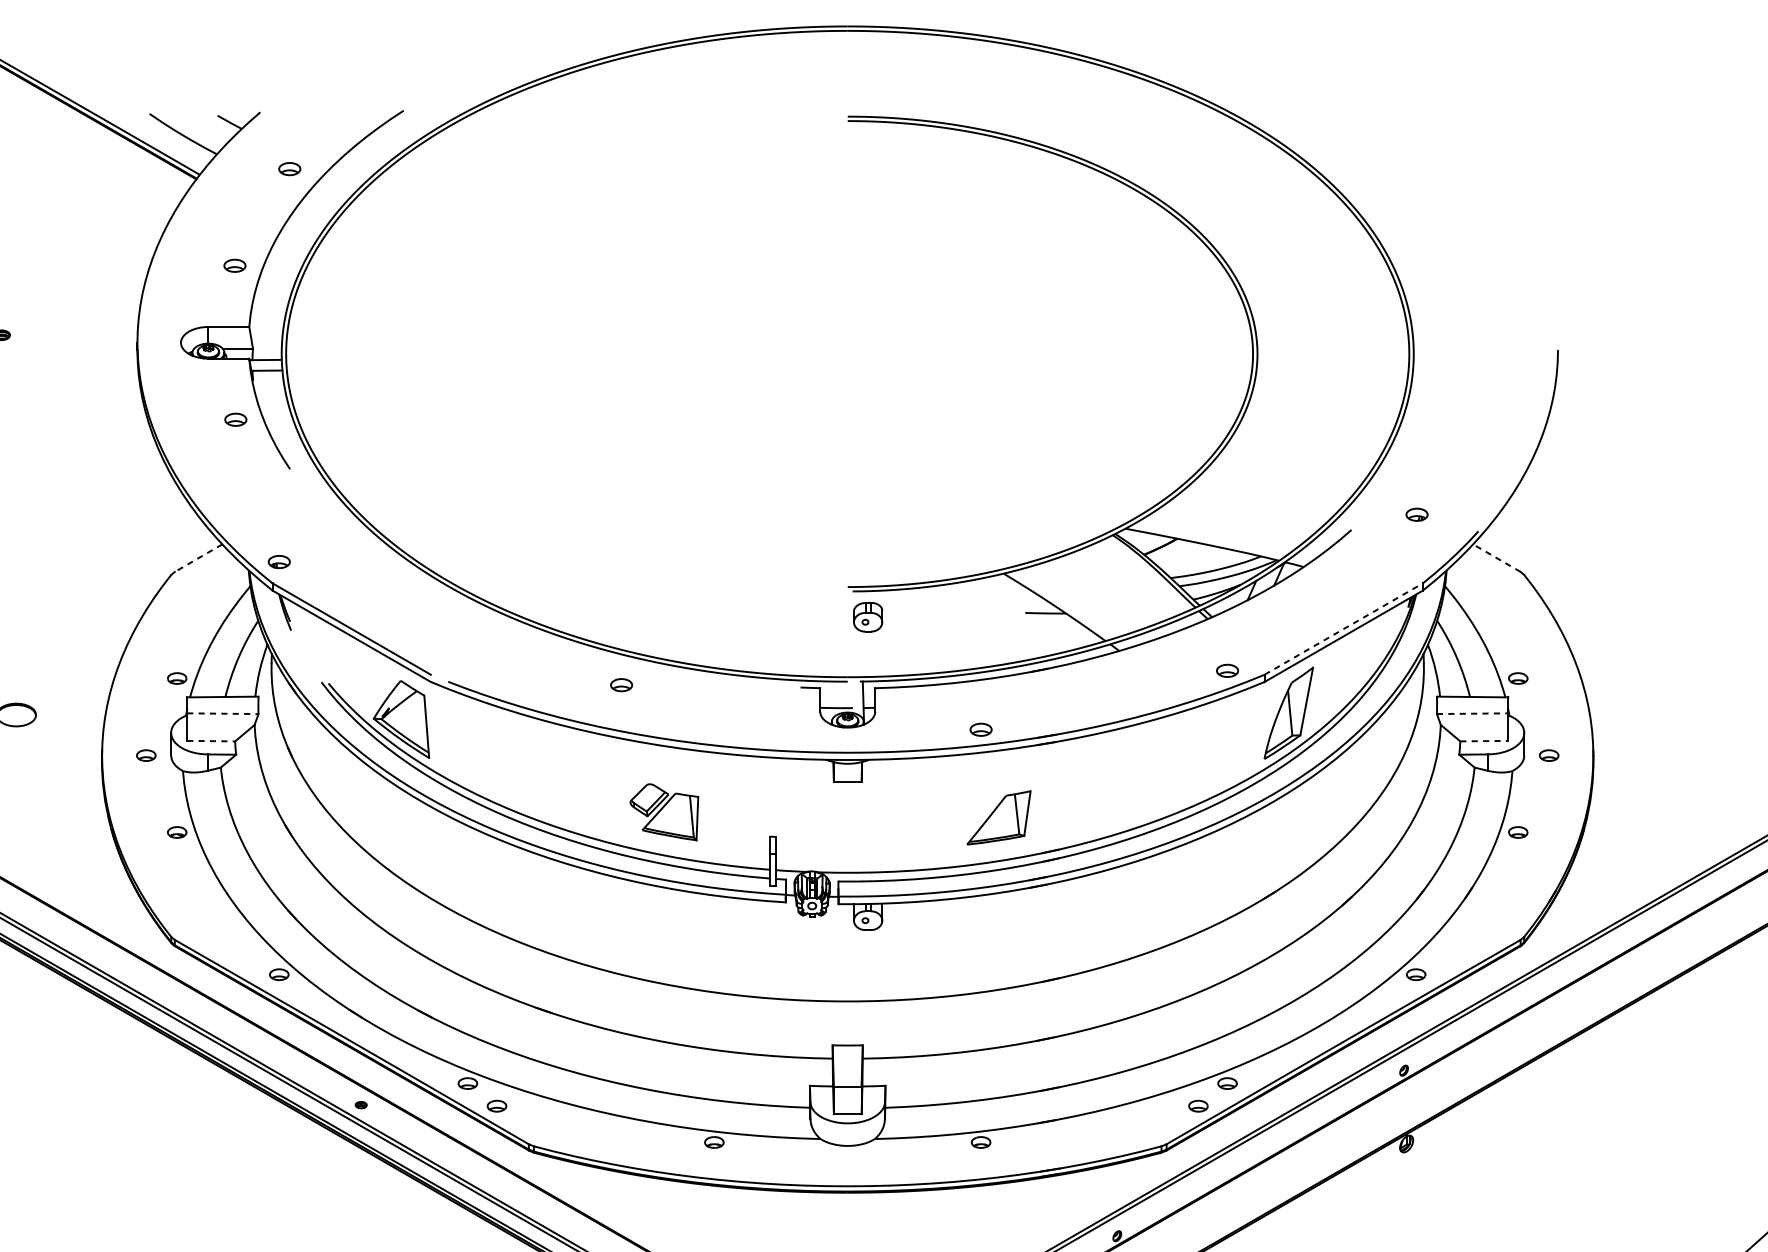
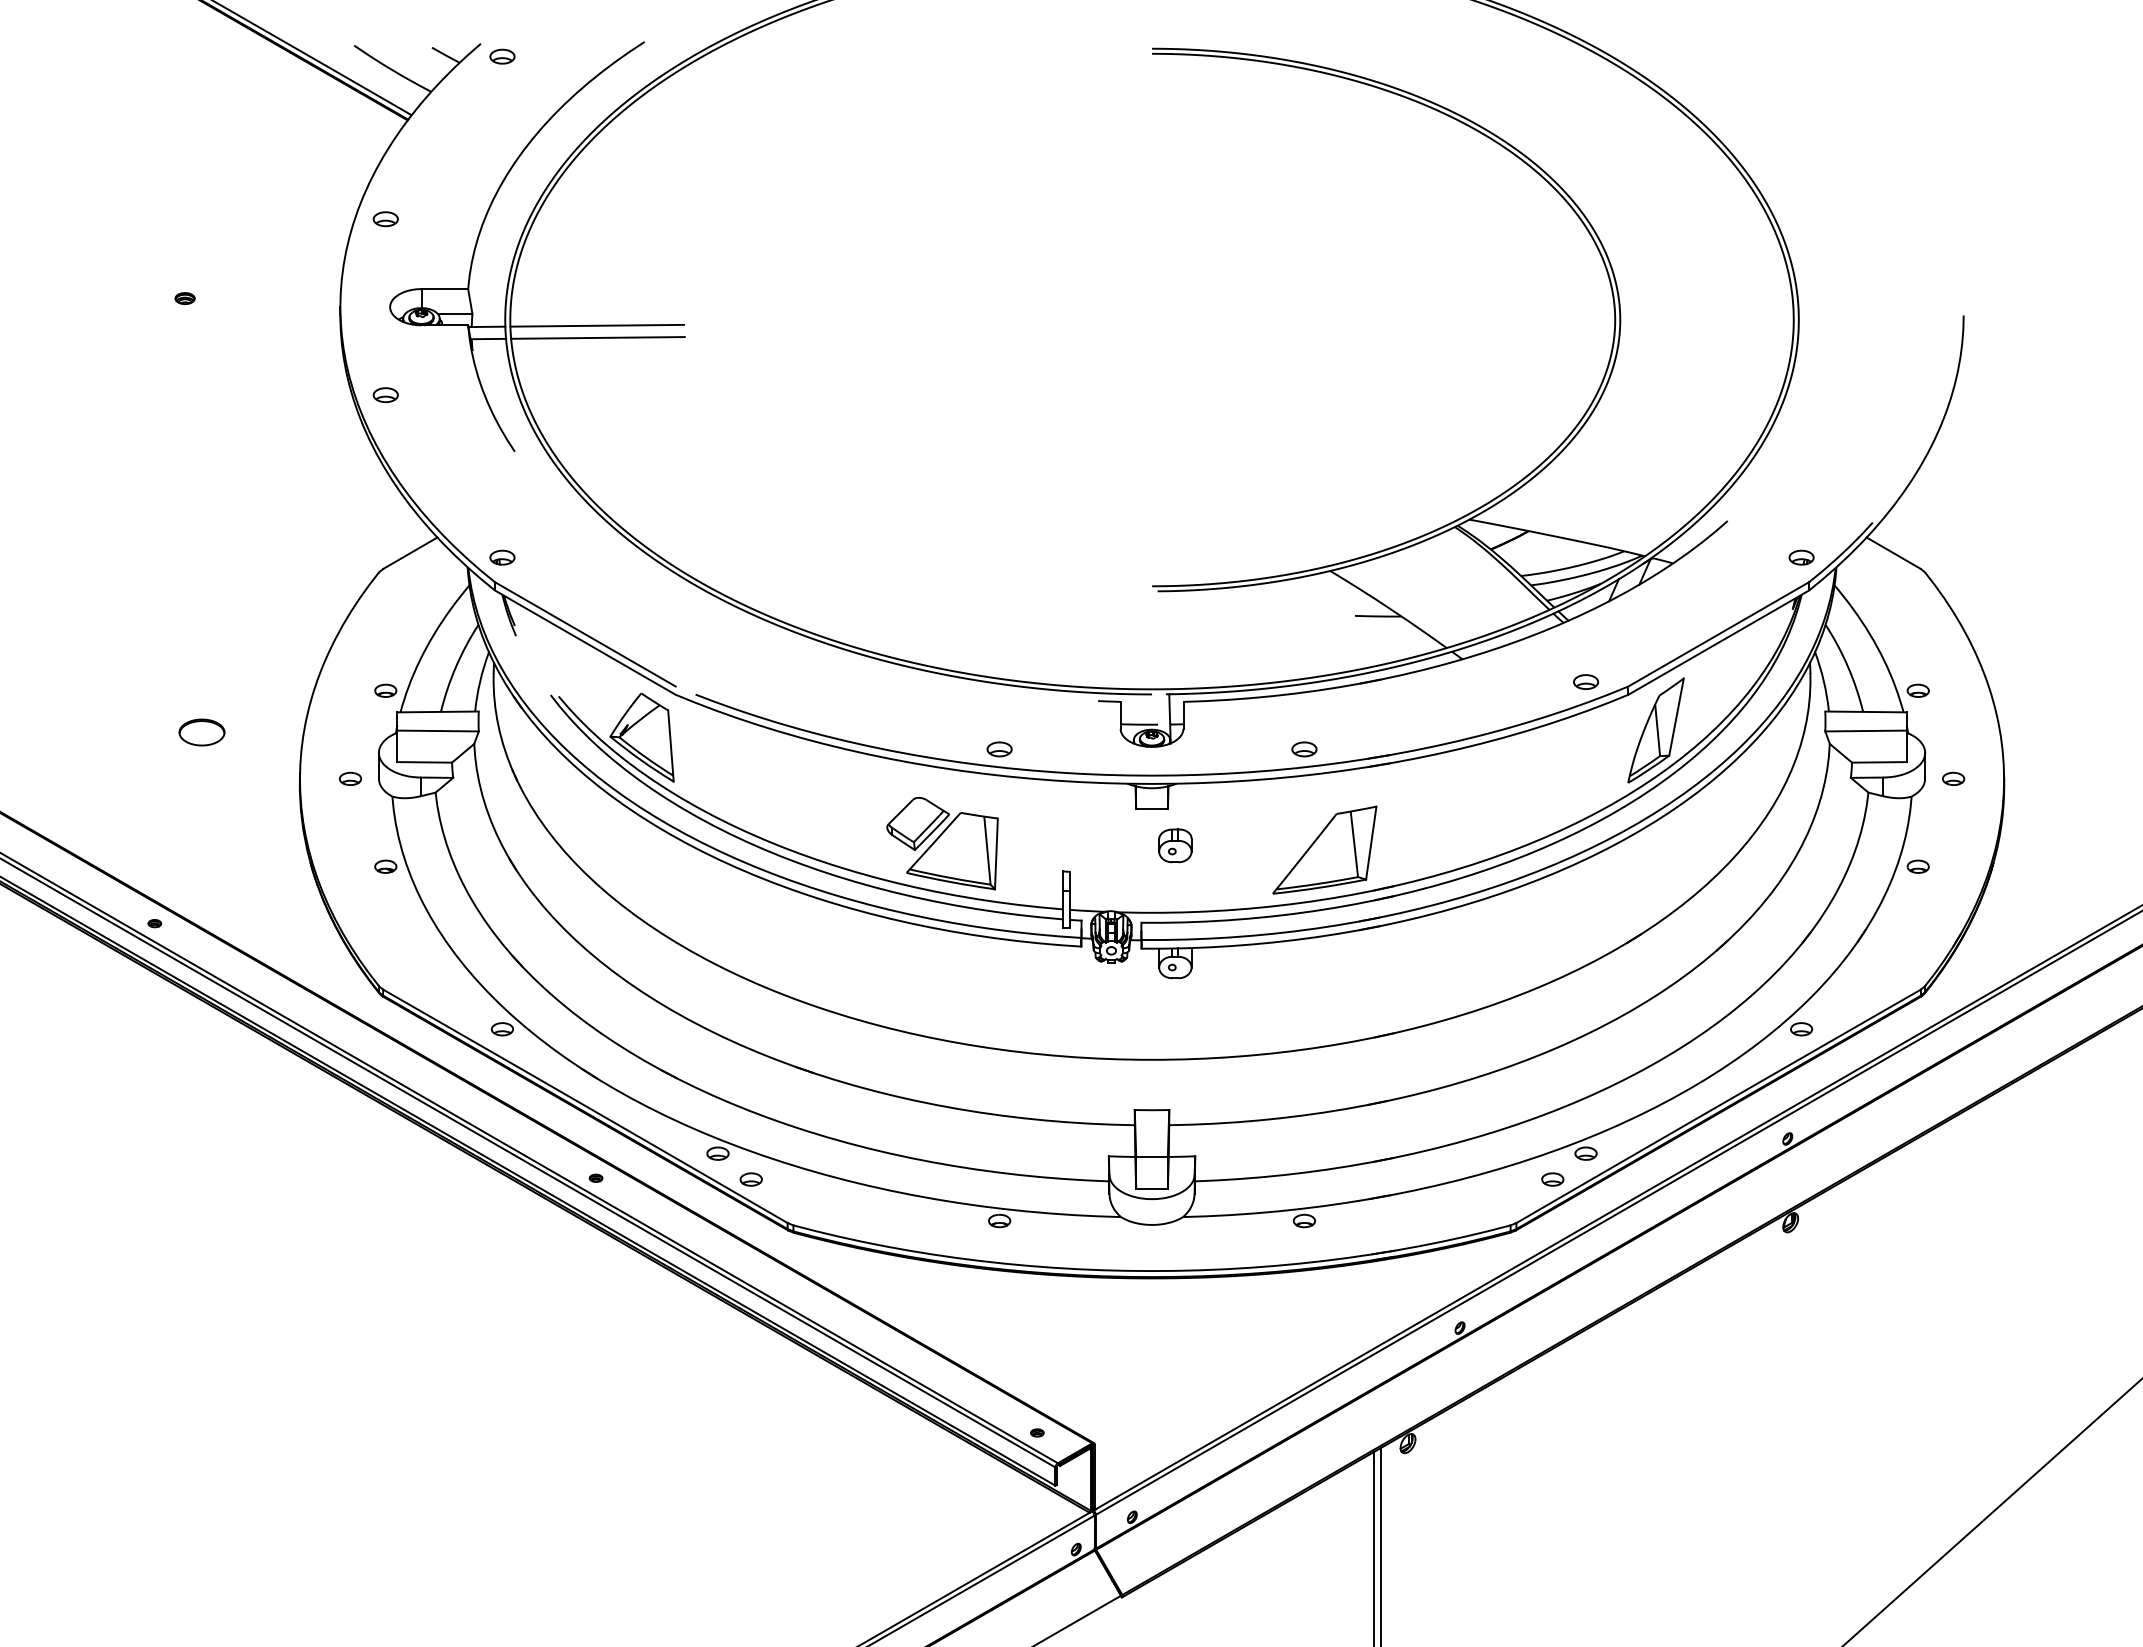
part: (289, 168) -> (502, 56), moved
part: (234, 266) -> (385, 219), moved
line: (361, 358) -> (596, 325), added
line: (362, 369) -> (597, 337), added
part: (235, 419) -> (385, 394), moved
part: (1416, 514) -> (1801, 557), moved
line: (1496, 557) -> (1893, 552), dashed -> solid
line: (197, 558) -> (409, 553), dashed -> solid
part: (868, 616) -> (1175, 845), moved
line: (1344, 629) -> (1719, 634), dashed -> solid
part: (621, 685) -> (999, 749), moved
line: (222, 714) -> (437, 731), dashed -> solid
line: (1472, 714) -> (1866, 731), dashed -> solid
line: (211, 741) -> (425, 762), dashed -> solid
line: (1484, 741) -> (1879, 762), dashed -> solid
part: (664, 812) -> (942, 843), size x1.43
part: (998, 817) -> (1324, 849), size x1.43

